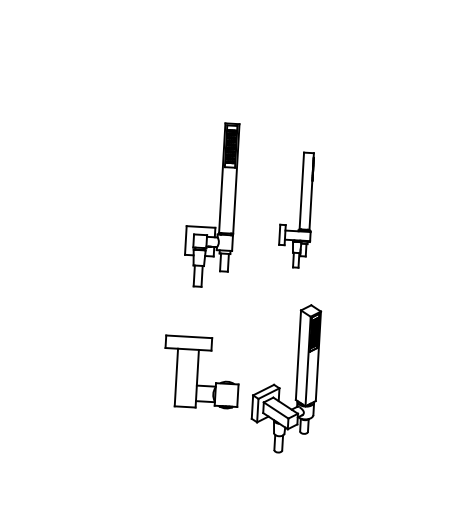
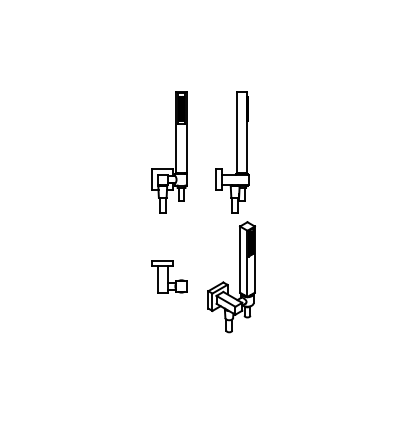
part: (296, 209) -> (232, 152), size x1.43
part: (201, 372) -> (169, 276), size x0.62

